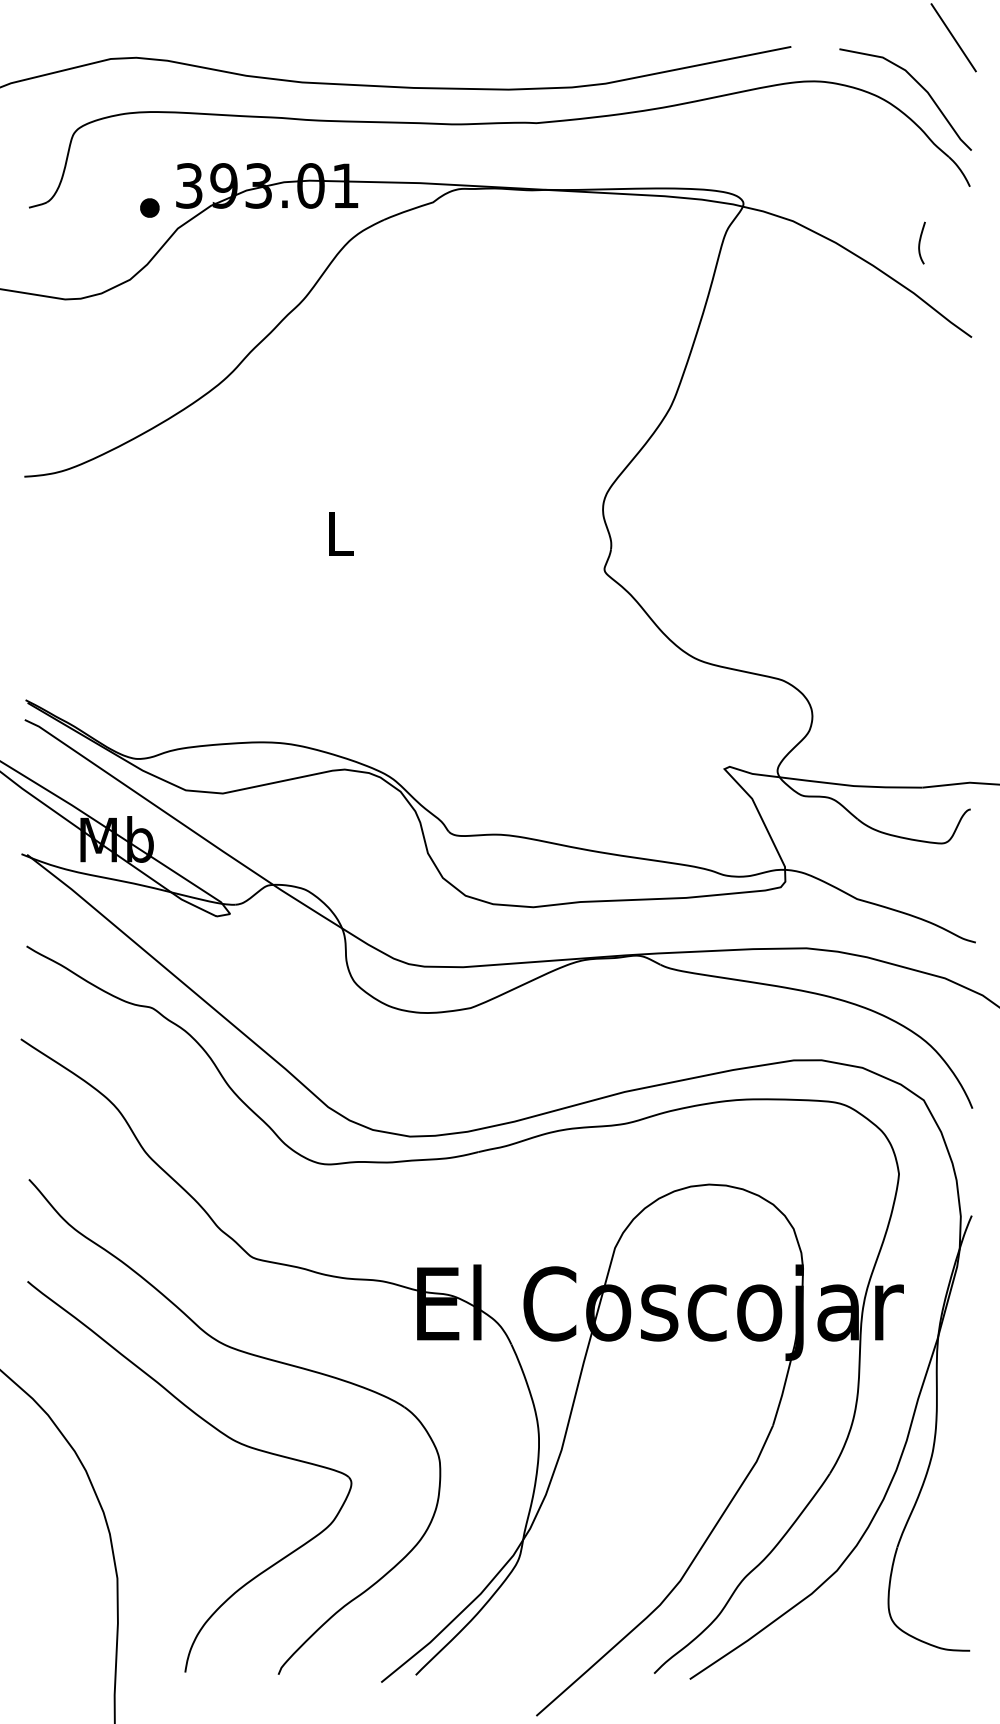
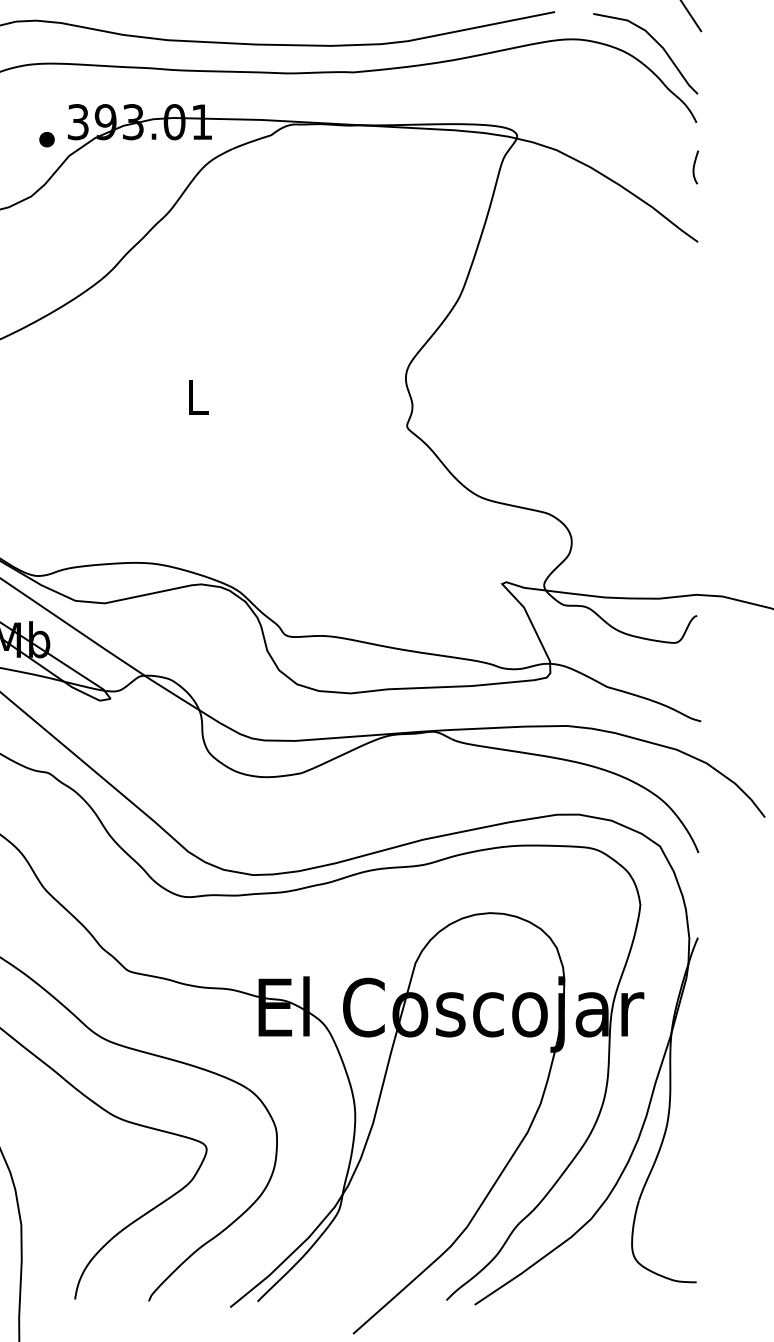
curve: (920, 242) -> (694, 166), moved

